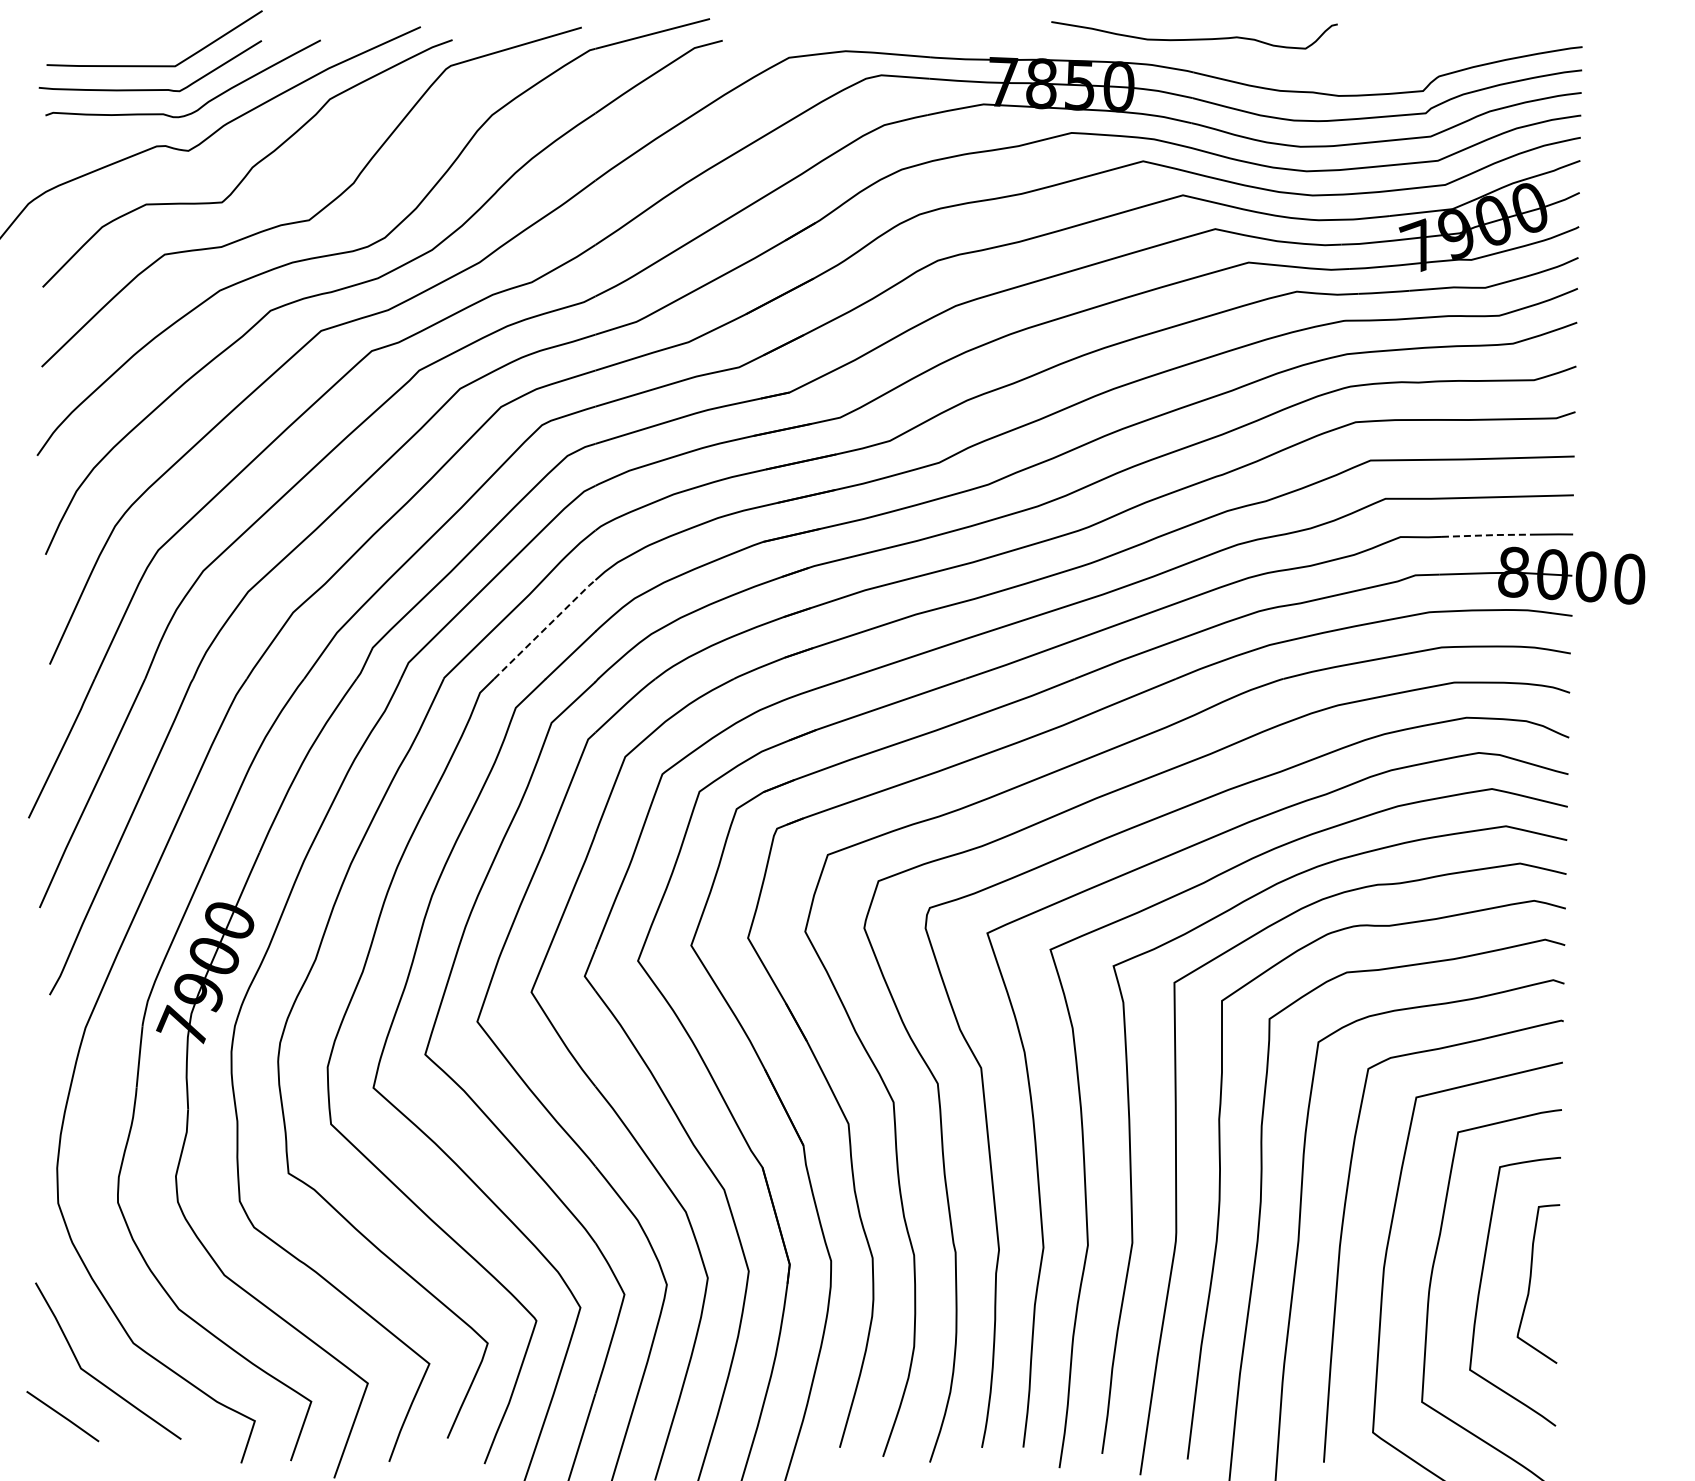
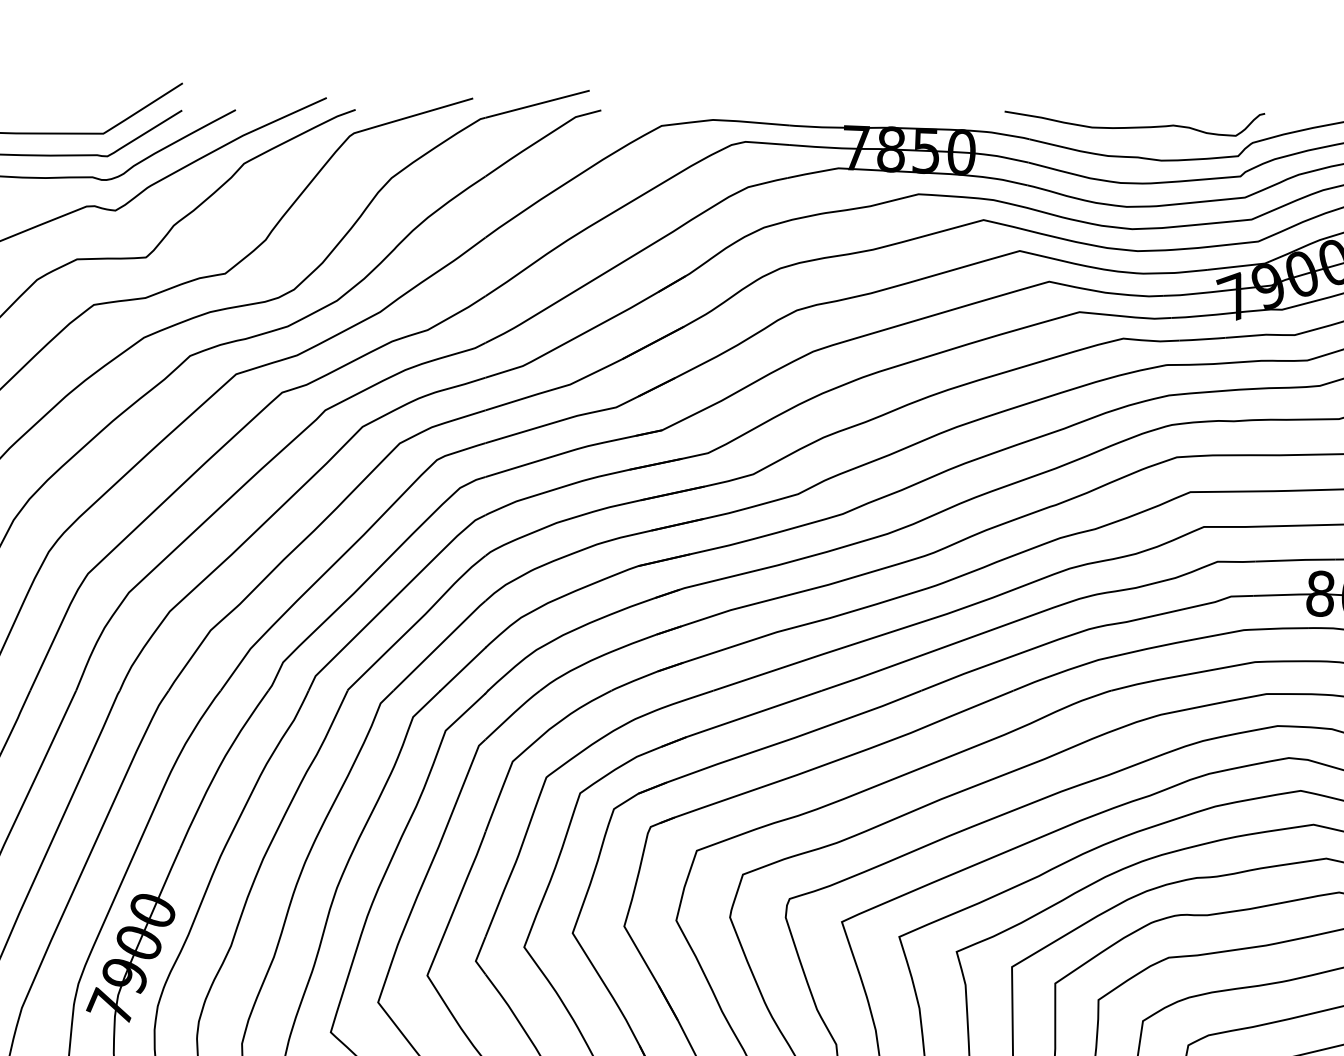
curve: (1194, 38) -> (1134, 126), moved
line: (1486, 535) -> (1295, 560), dashed -> solid
line: (545, 628) -> (440, 644), dashed -> solid

